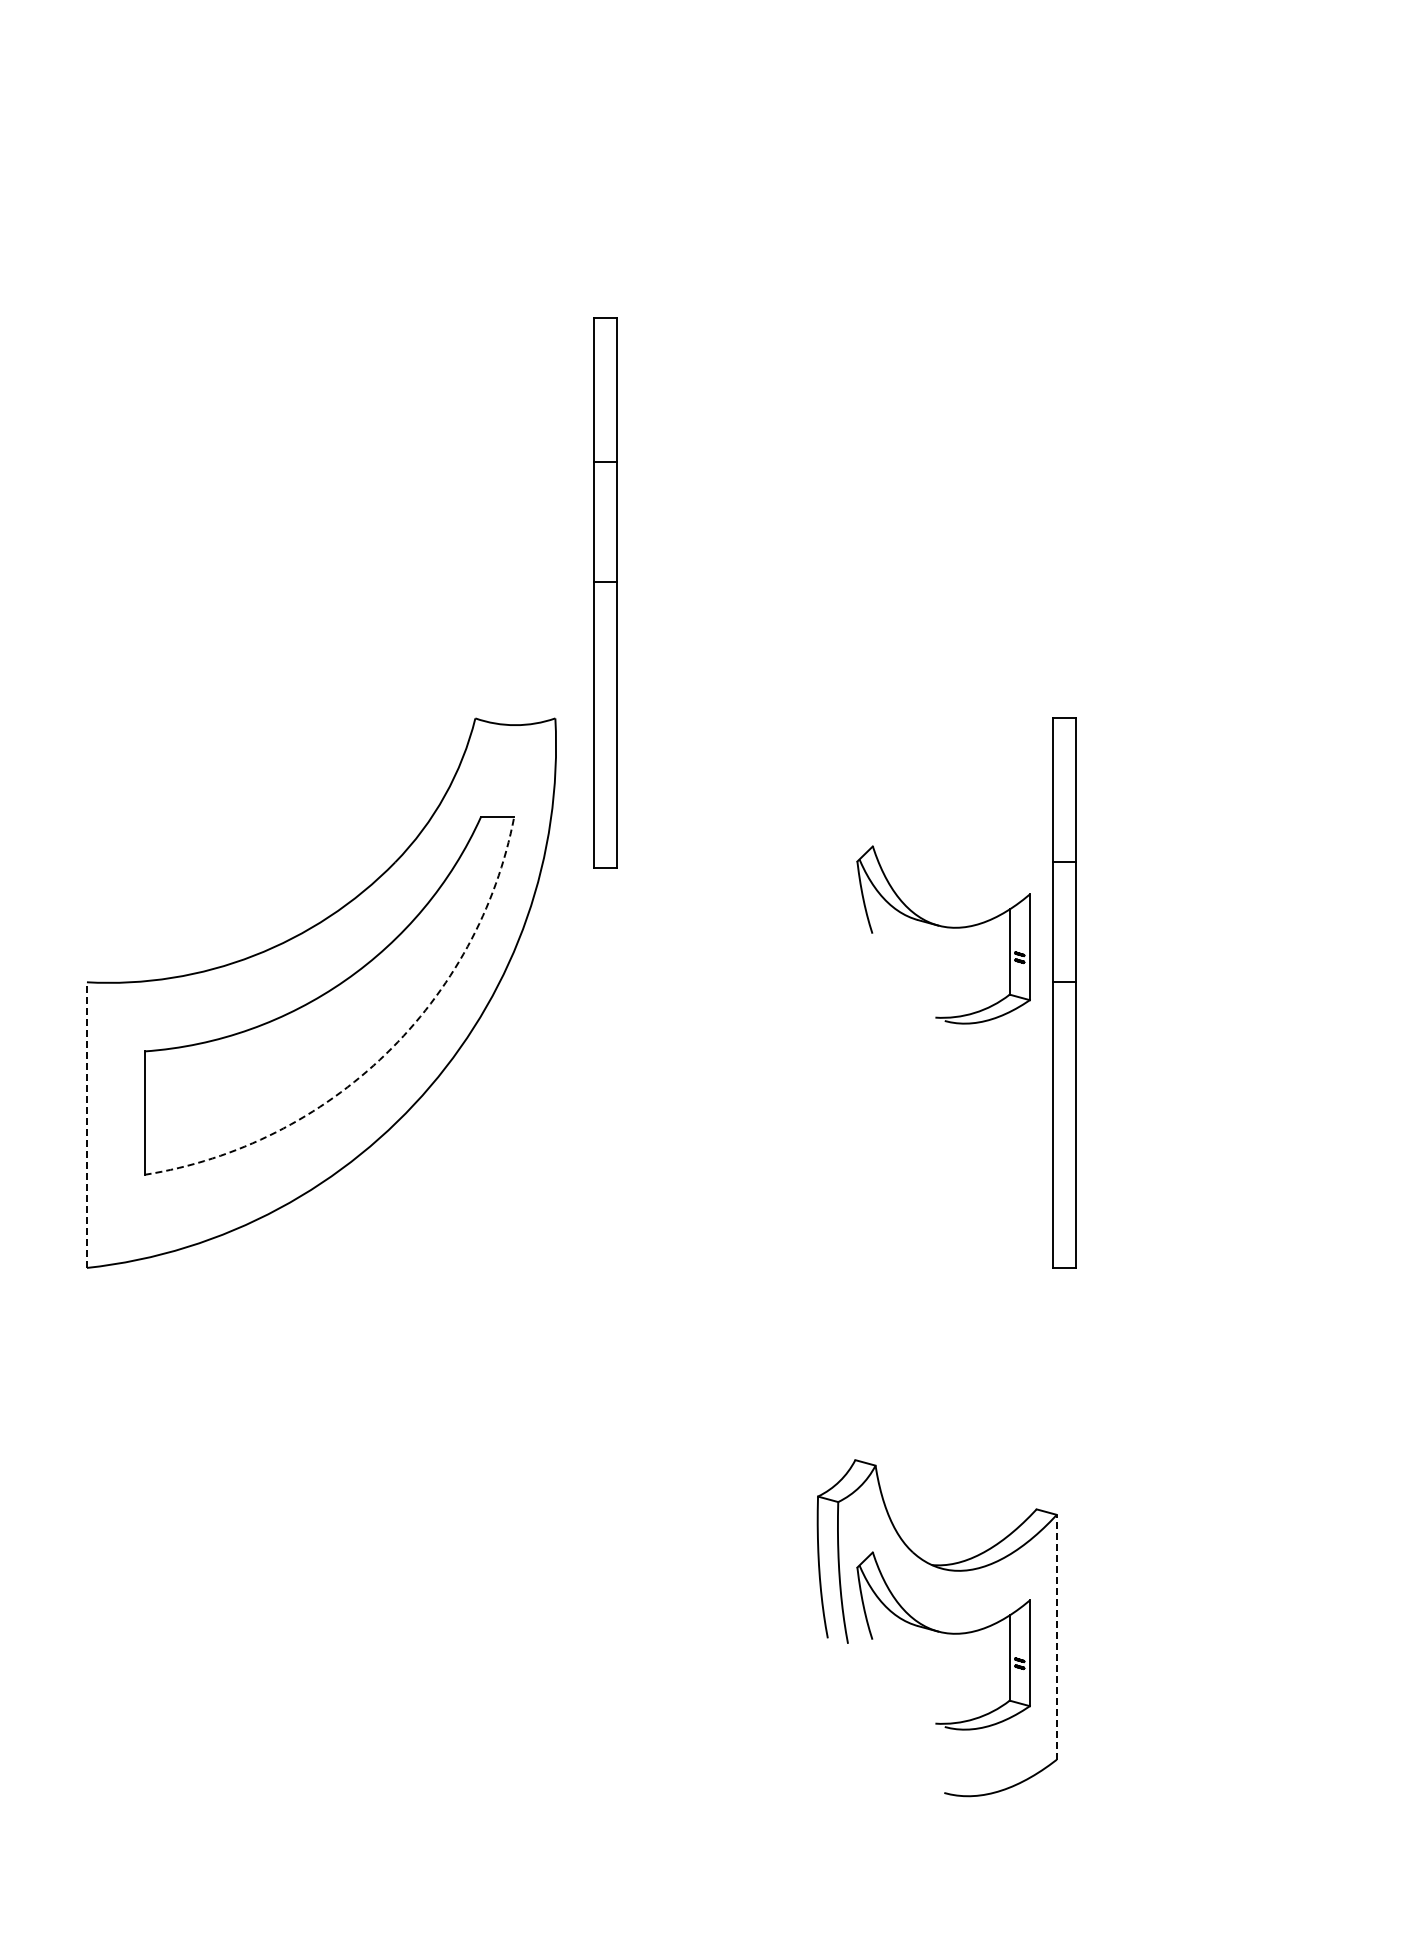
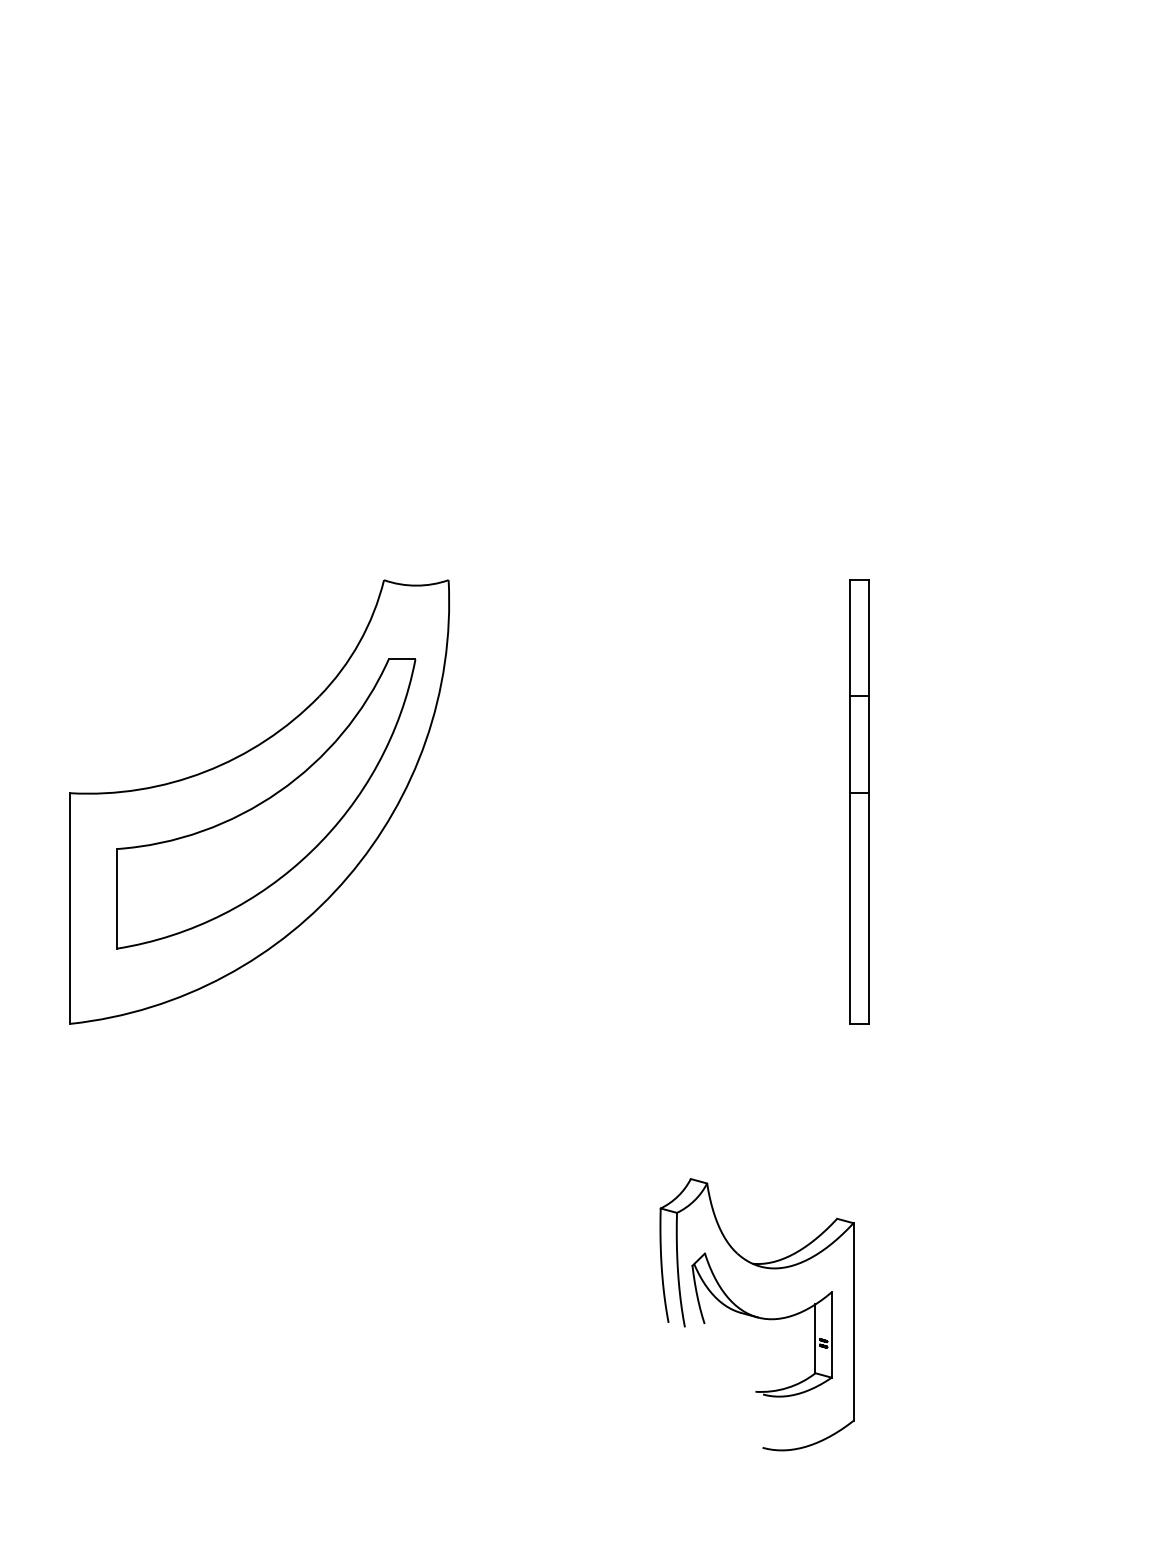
part: (605, 592) -> (489, 478), removed
part: (946, 928) -> (764, 749), removed
arc: (385, 1054) -> (311, 851), dashed -> solid
line: (86, 1125) -> (70, 908), dashed -> solid
line: (1056, 1636) -> (853, 1321), dashed -> solid

